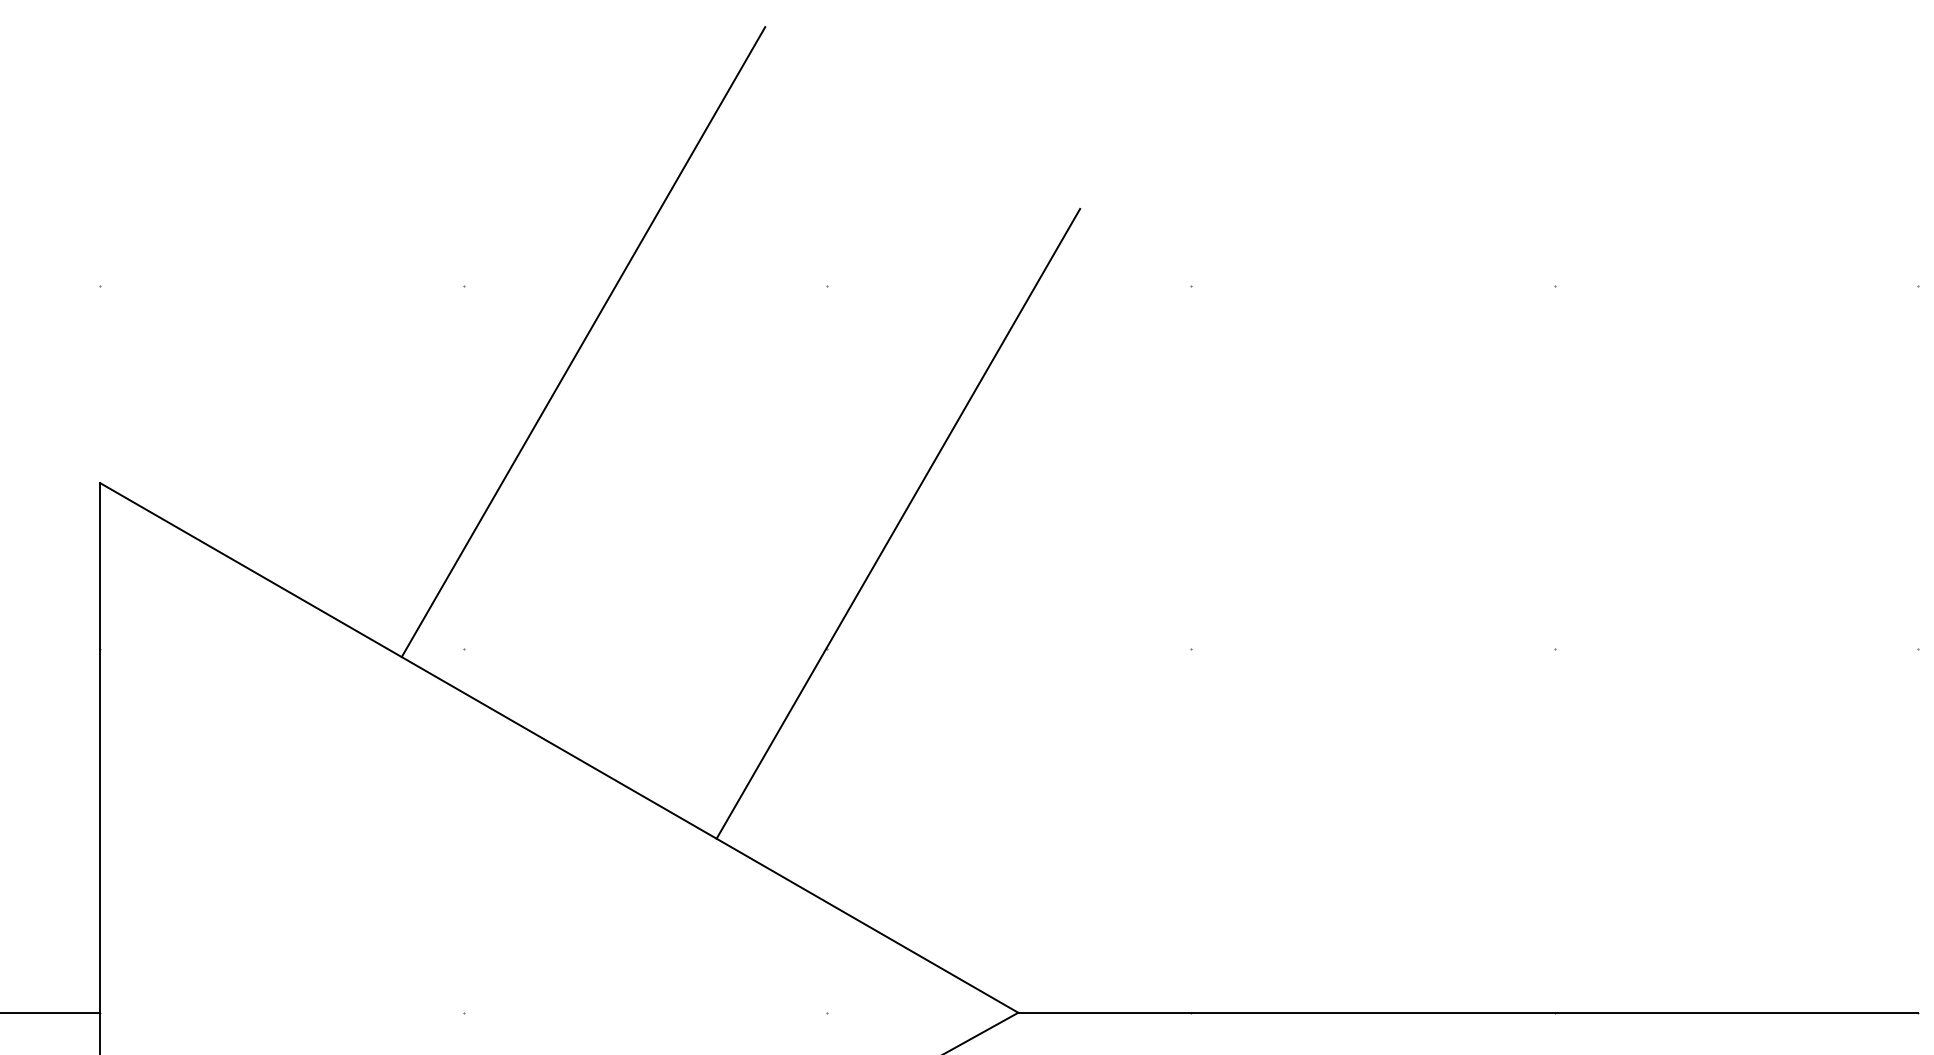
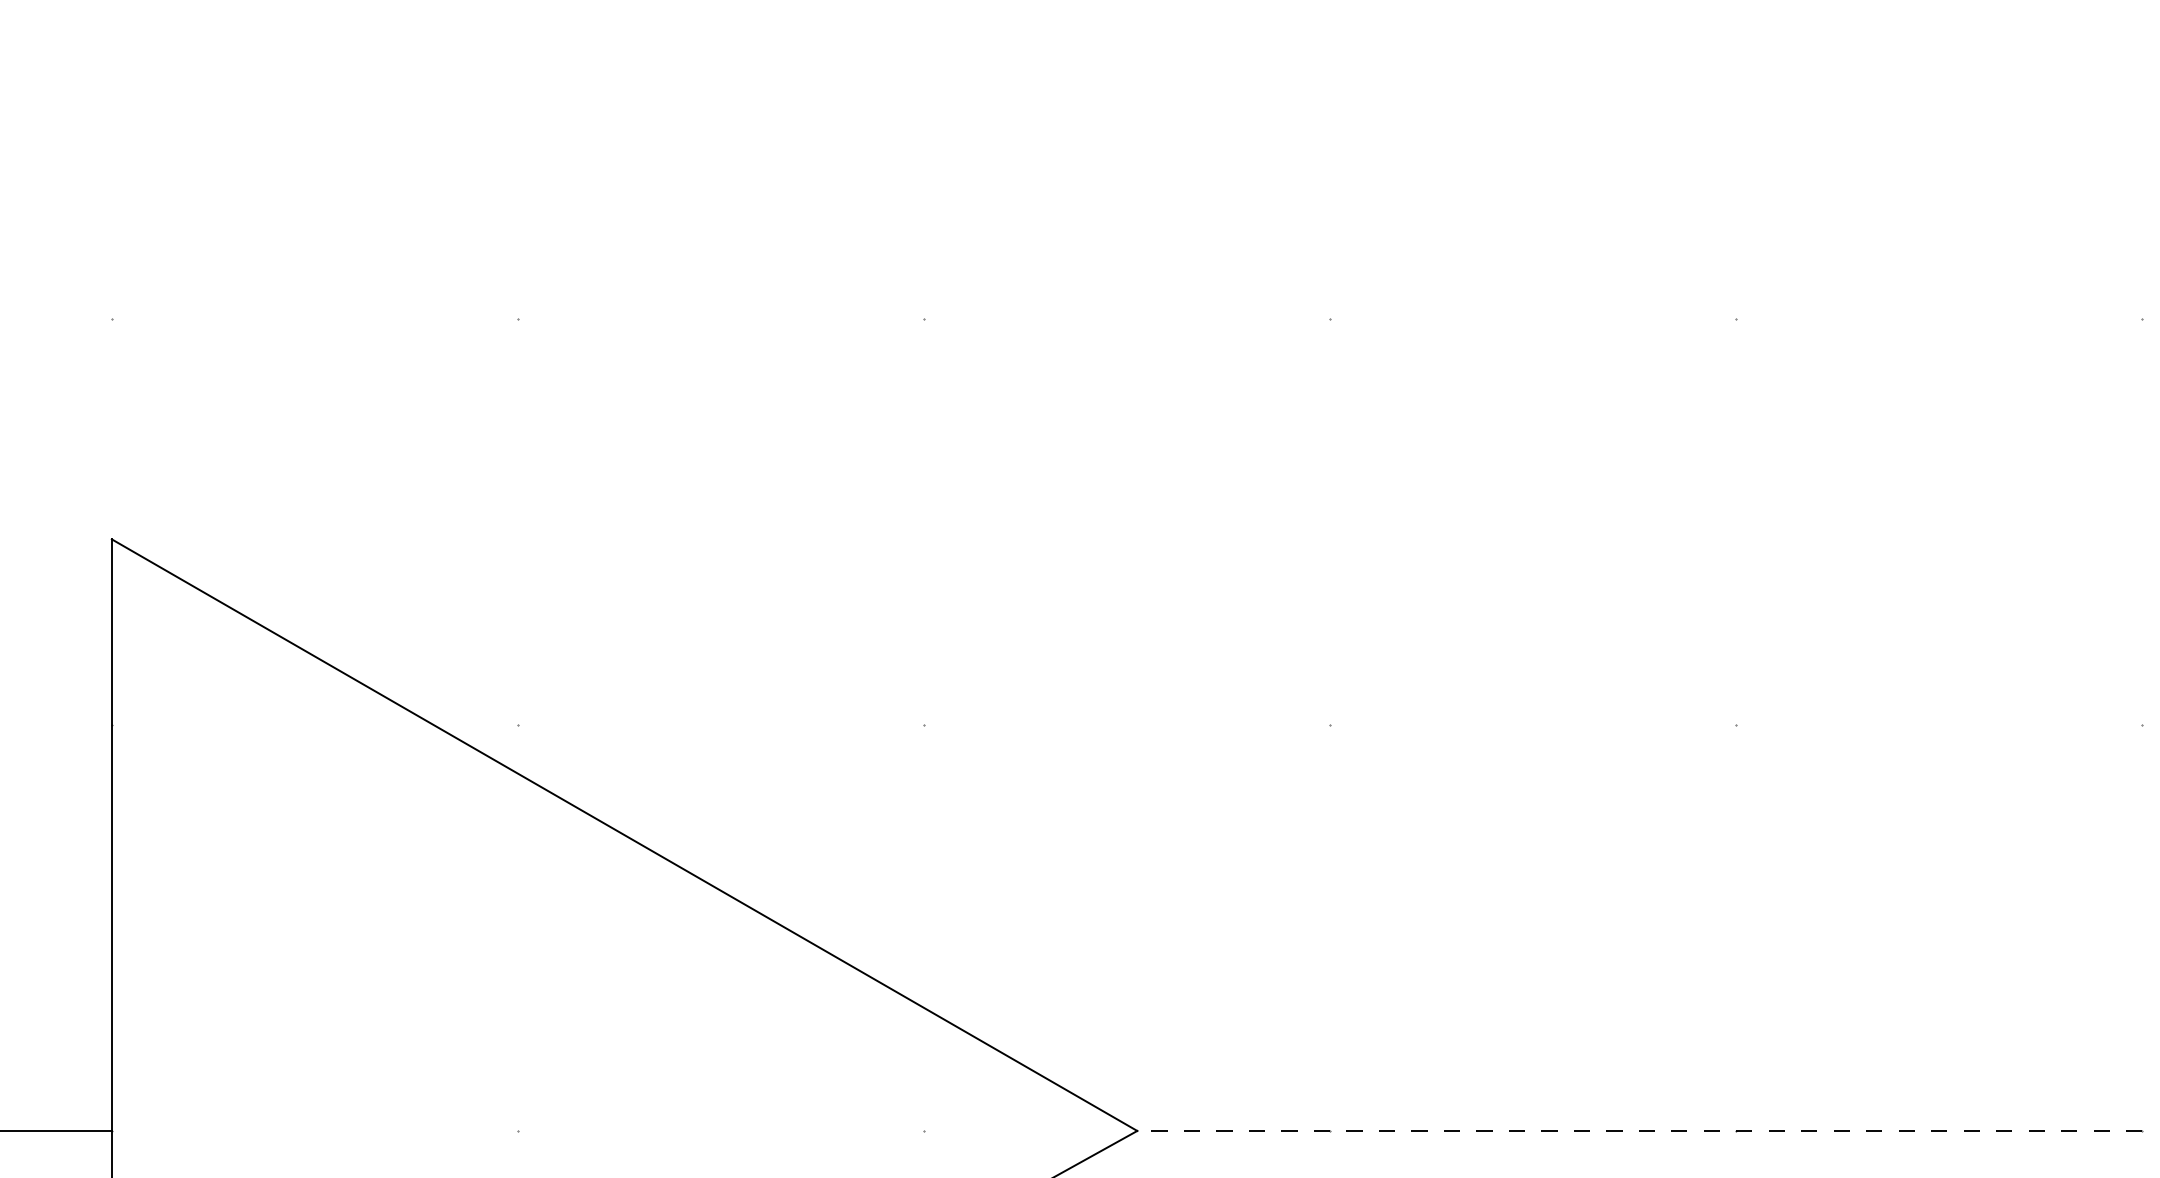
line: (583, 341) -> (651, 381), removed
line: (898, 523) -> (1003, 584), removed
line: (1467, 1012) -> (1639, 1130), solid -> dashed

